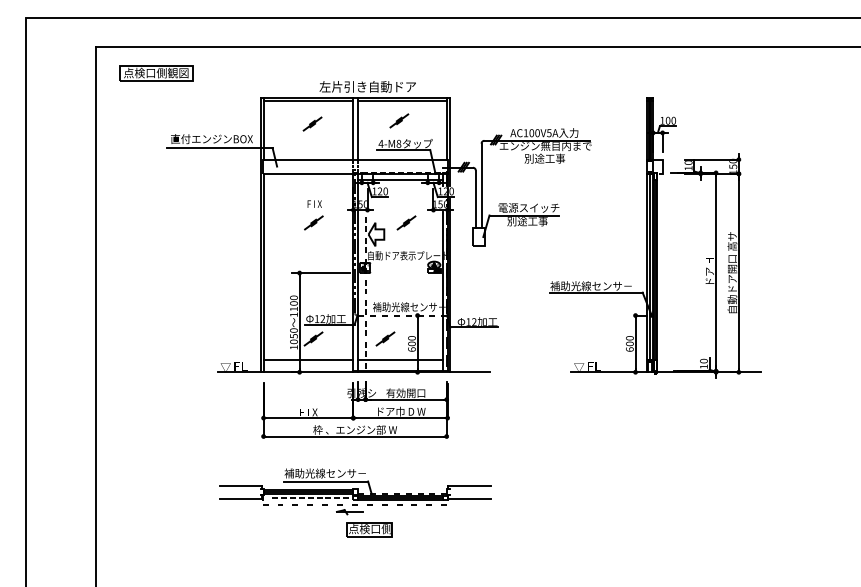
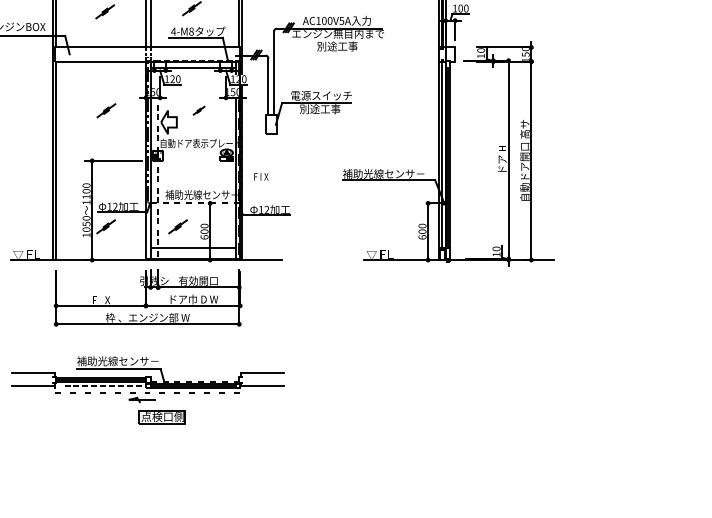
text: (314, 203) -> (261, 176), moved
part: (406, 222) -> (199, 110), size x0.6
line: (308, 360) -> (101, 248), removed

